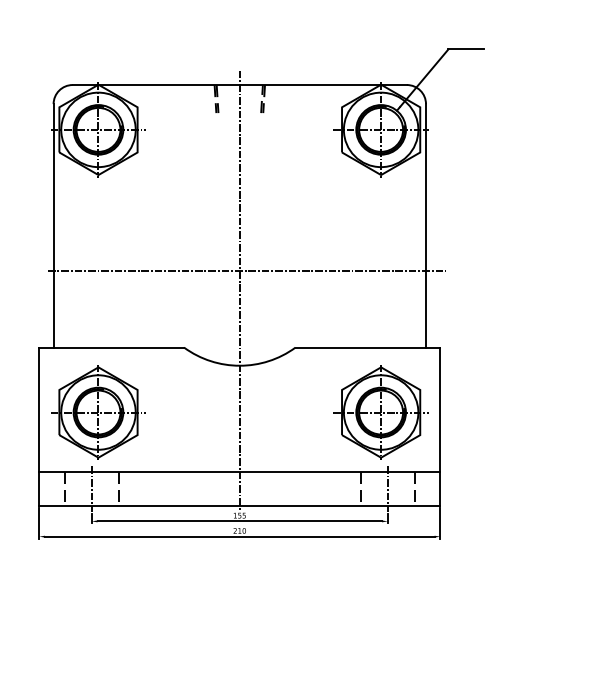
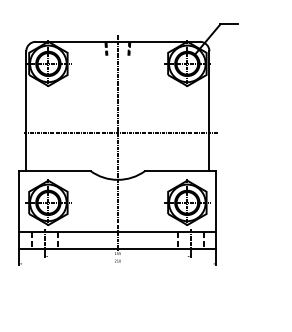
line: (239, 521) -> (117, 256), removed
line: (239, 535) -> (117, 263), removed

